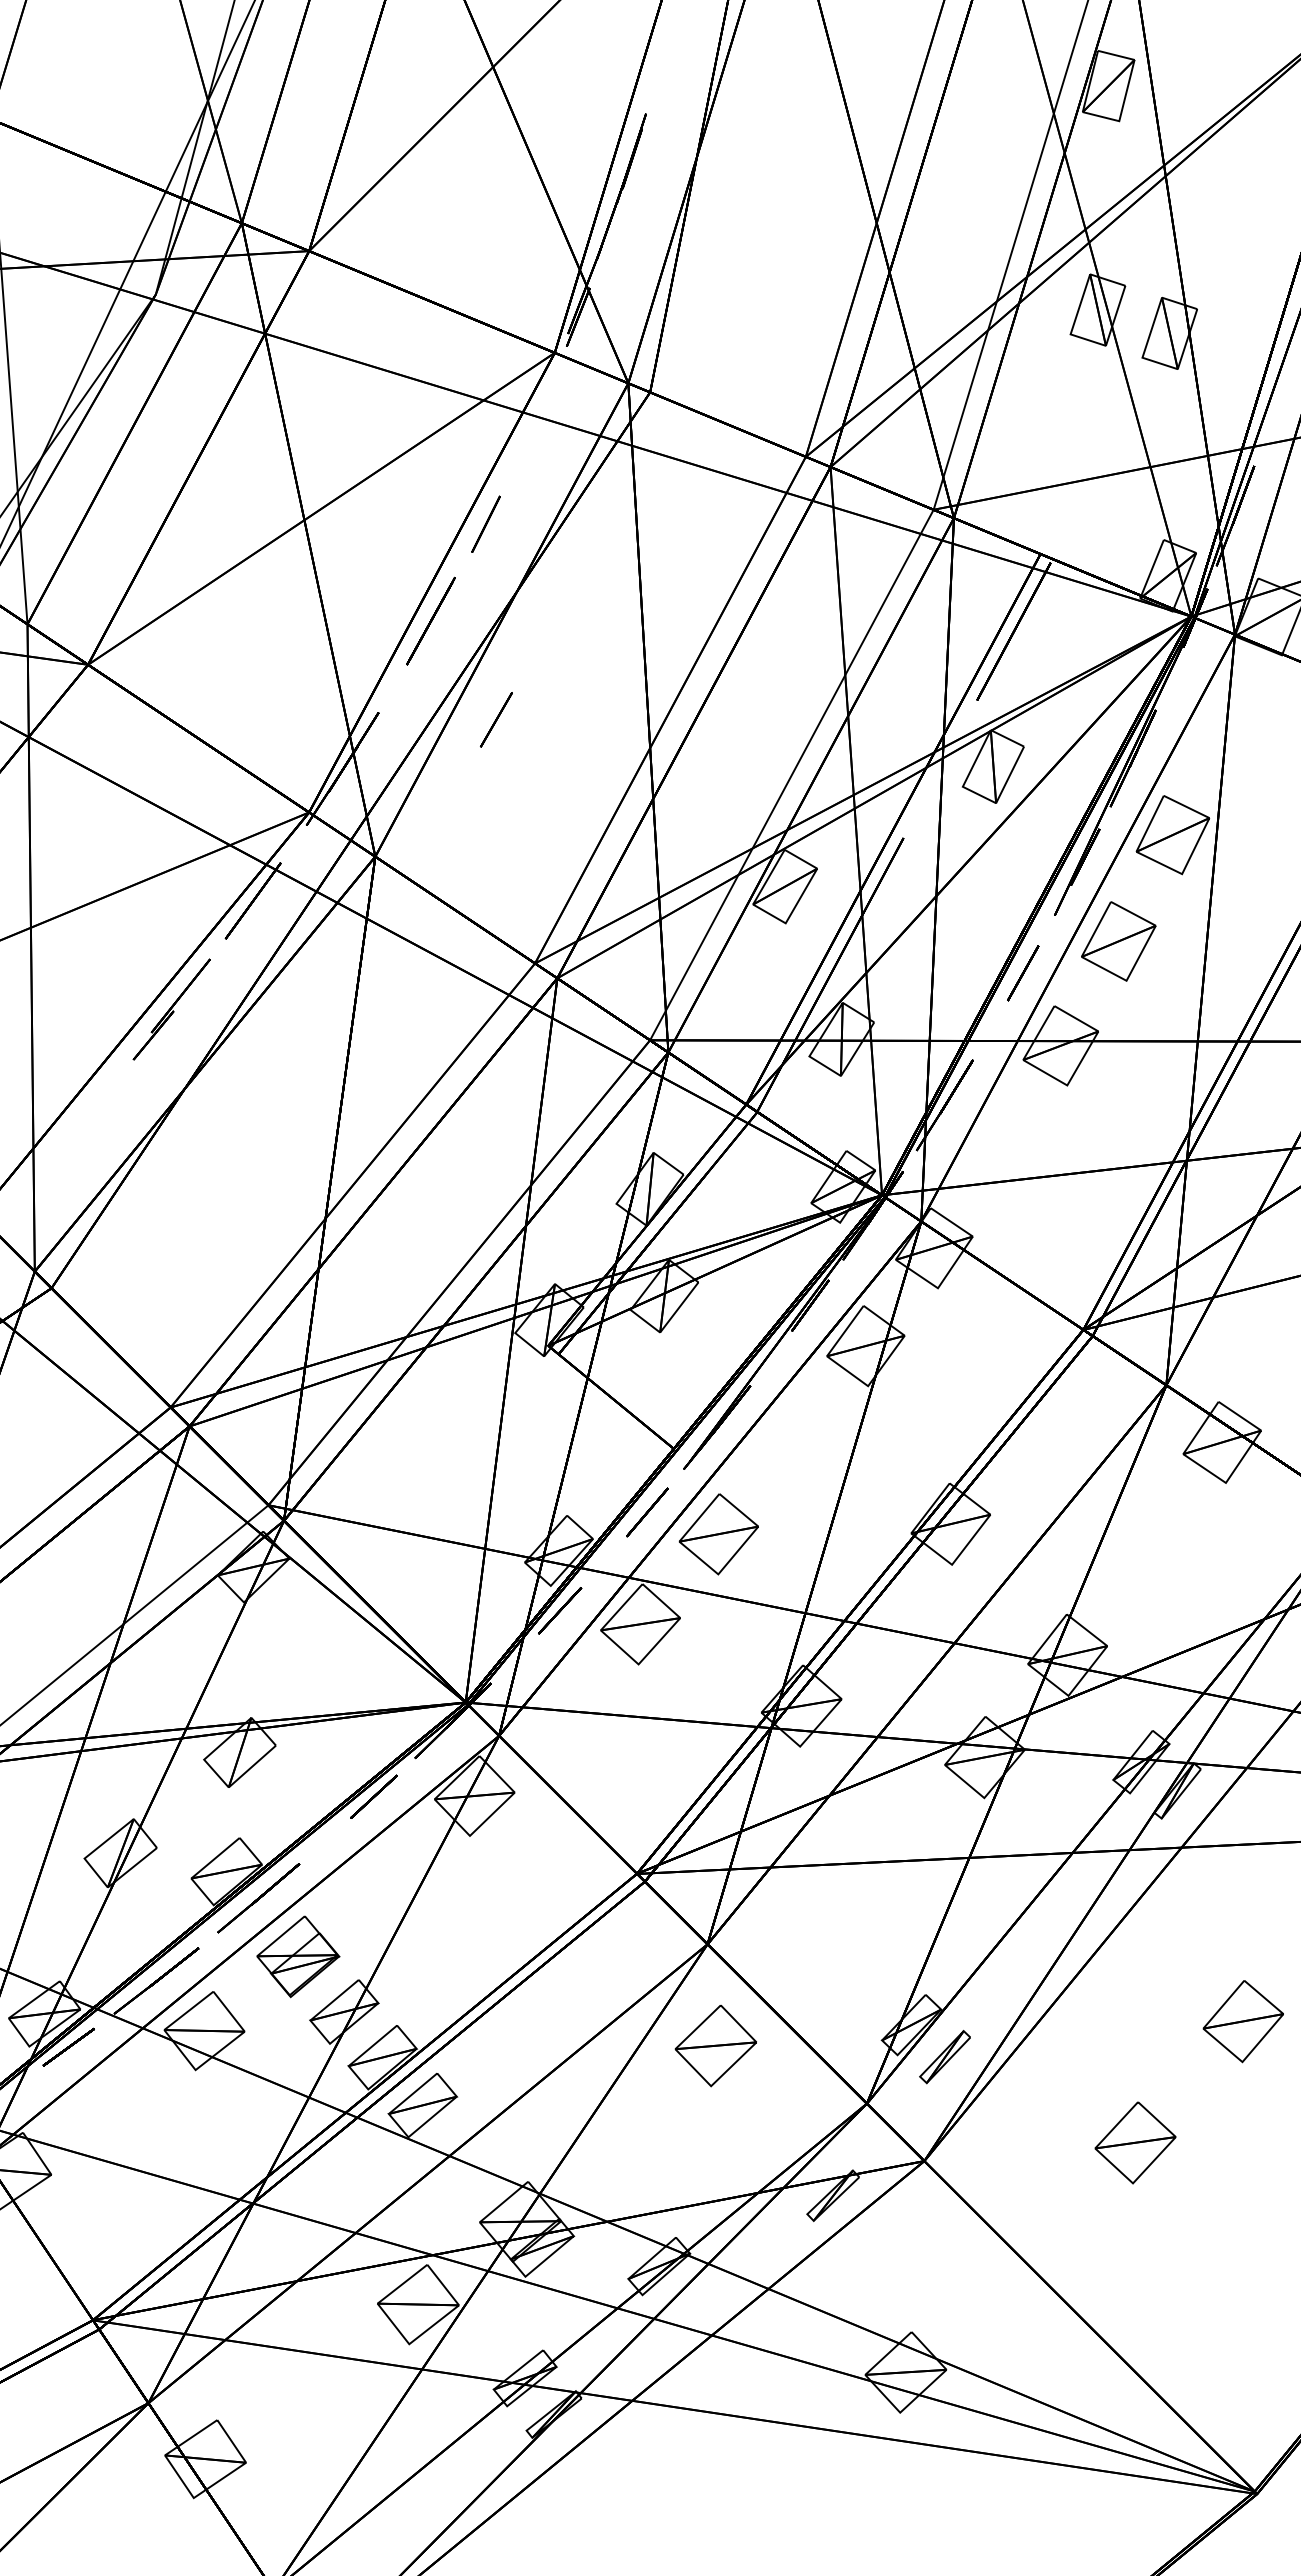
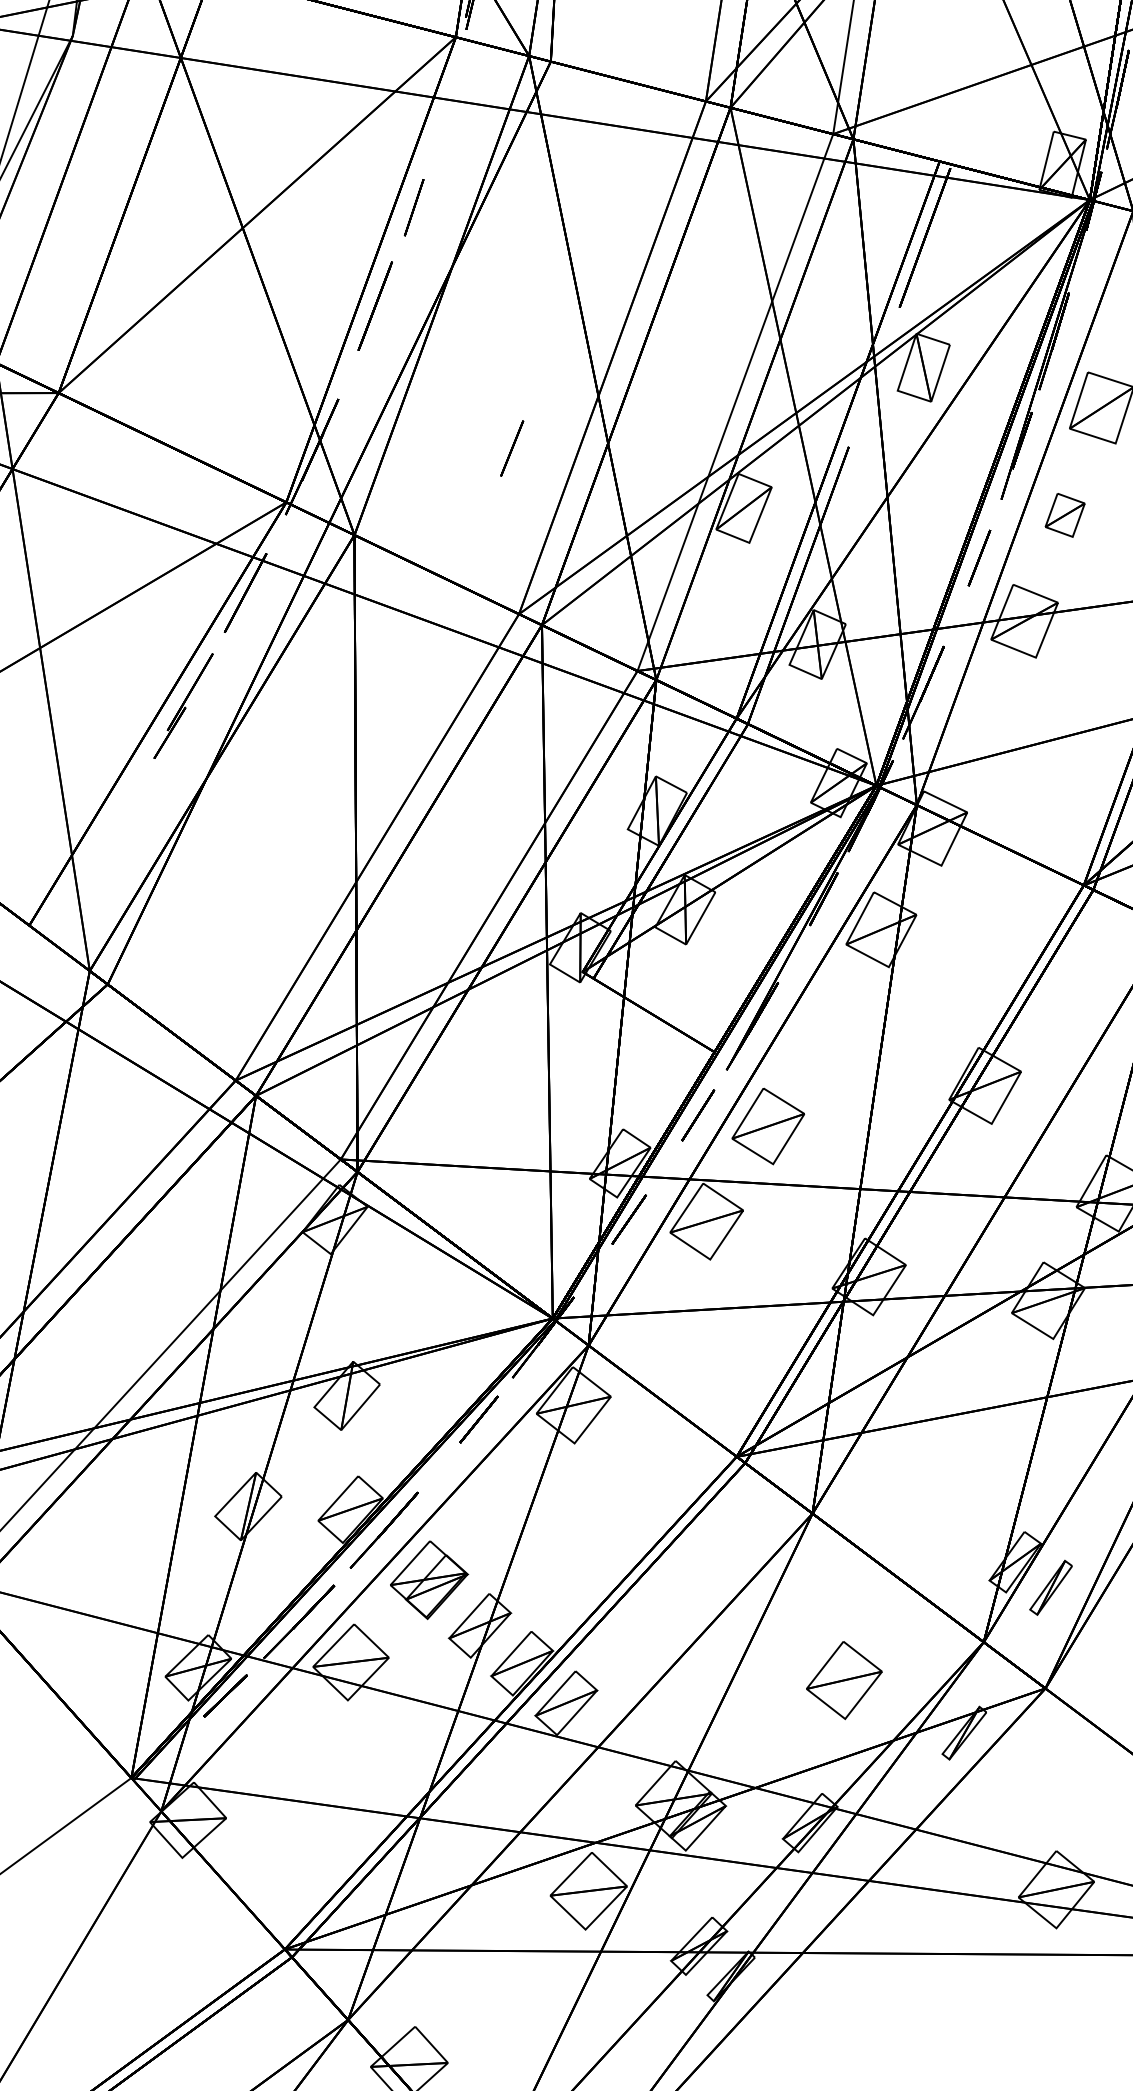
line: (496, 719) -> (512, 448), moved
part: (1118, 941) -> (1064, 515), size x0.6
part: (715, 2046) -> (844, 1681), moved

